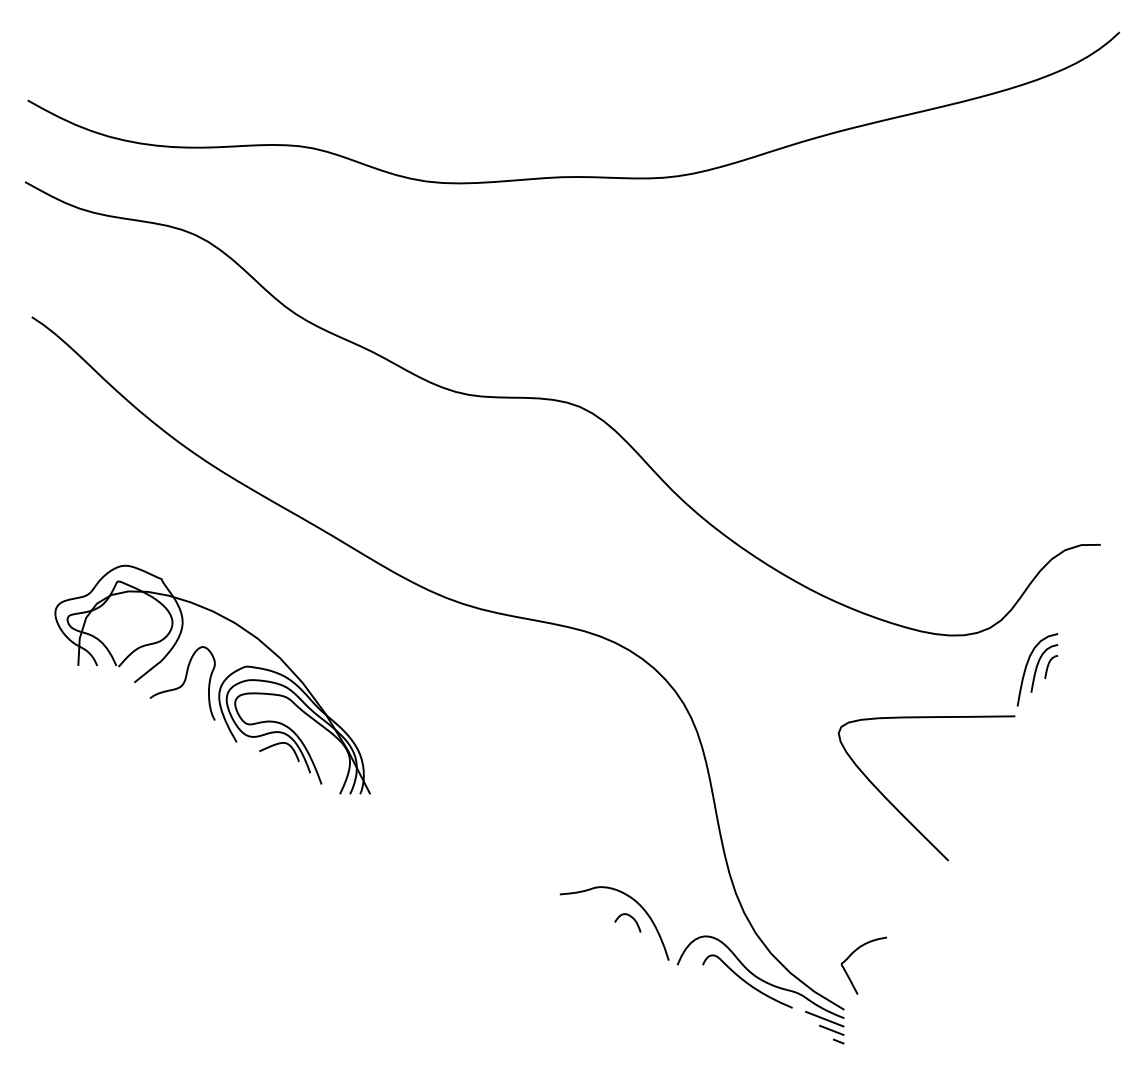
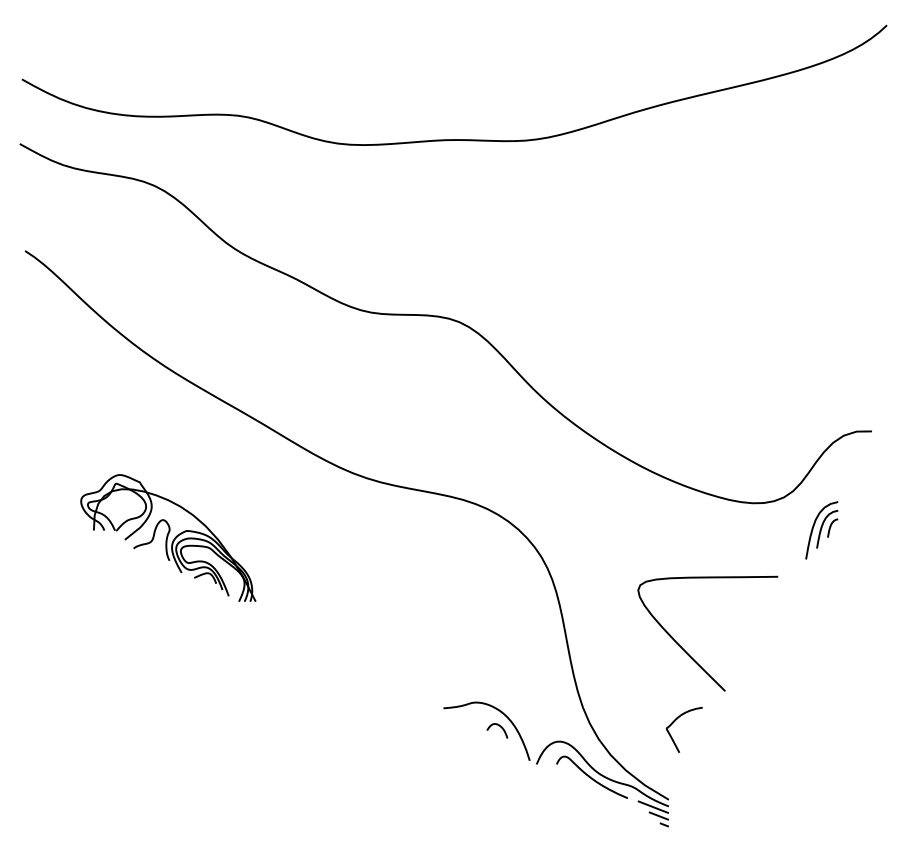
part: (212, 679) -> (168, 538), size x0.7
curve: (901, 812) -> (687, 652), moved
curve: (852, 954) -> (675, 721), moved

